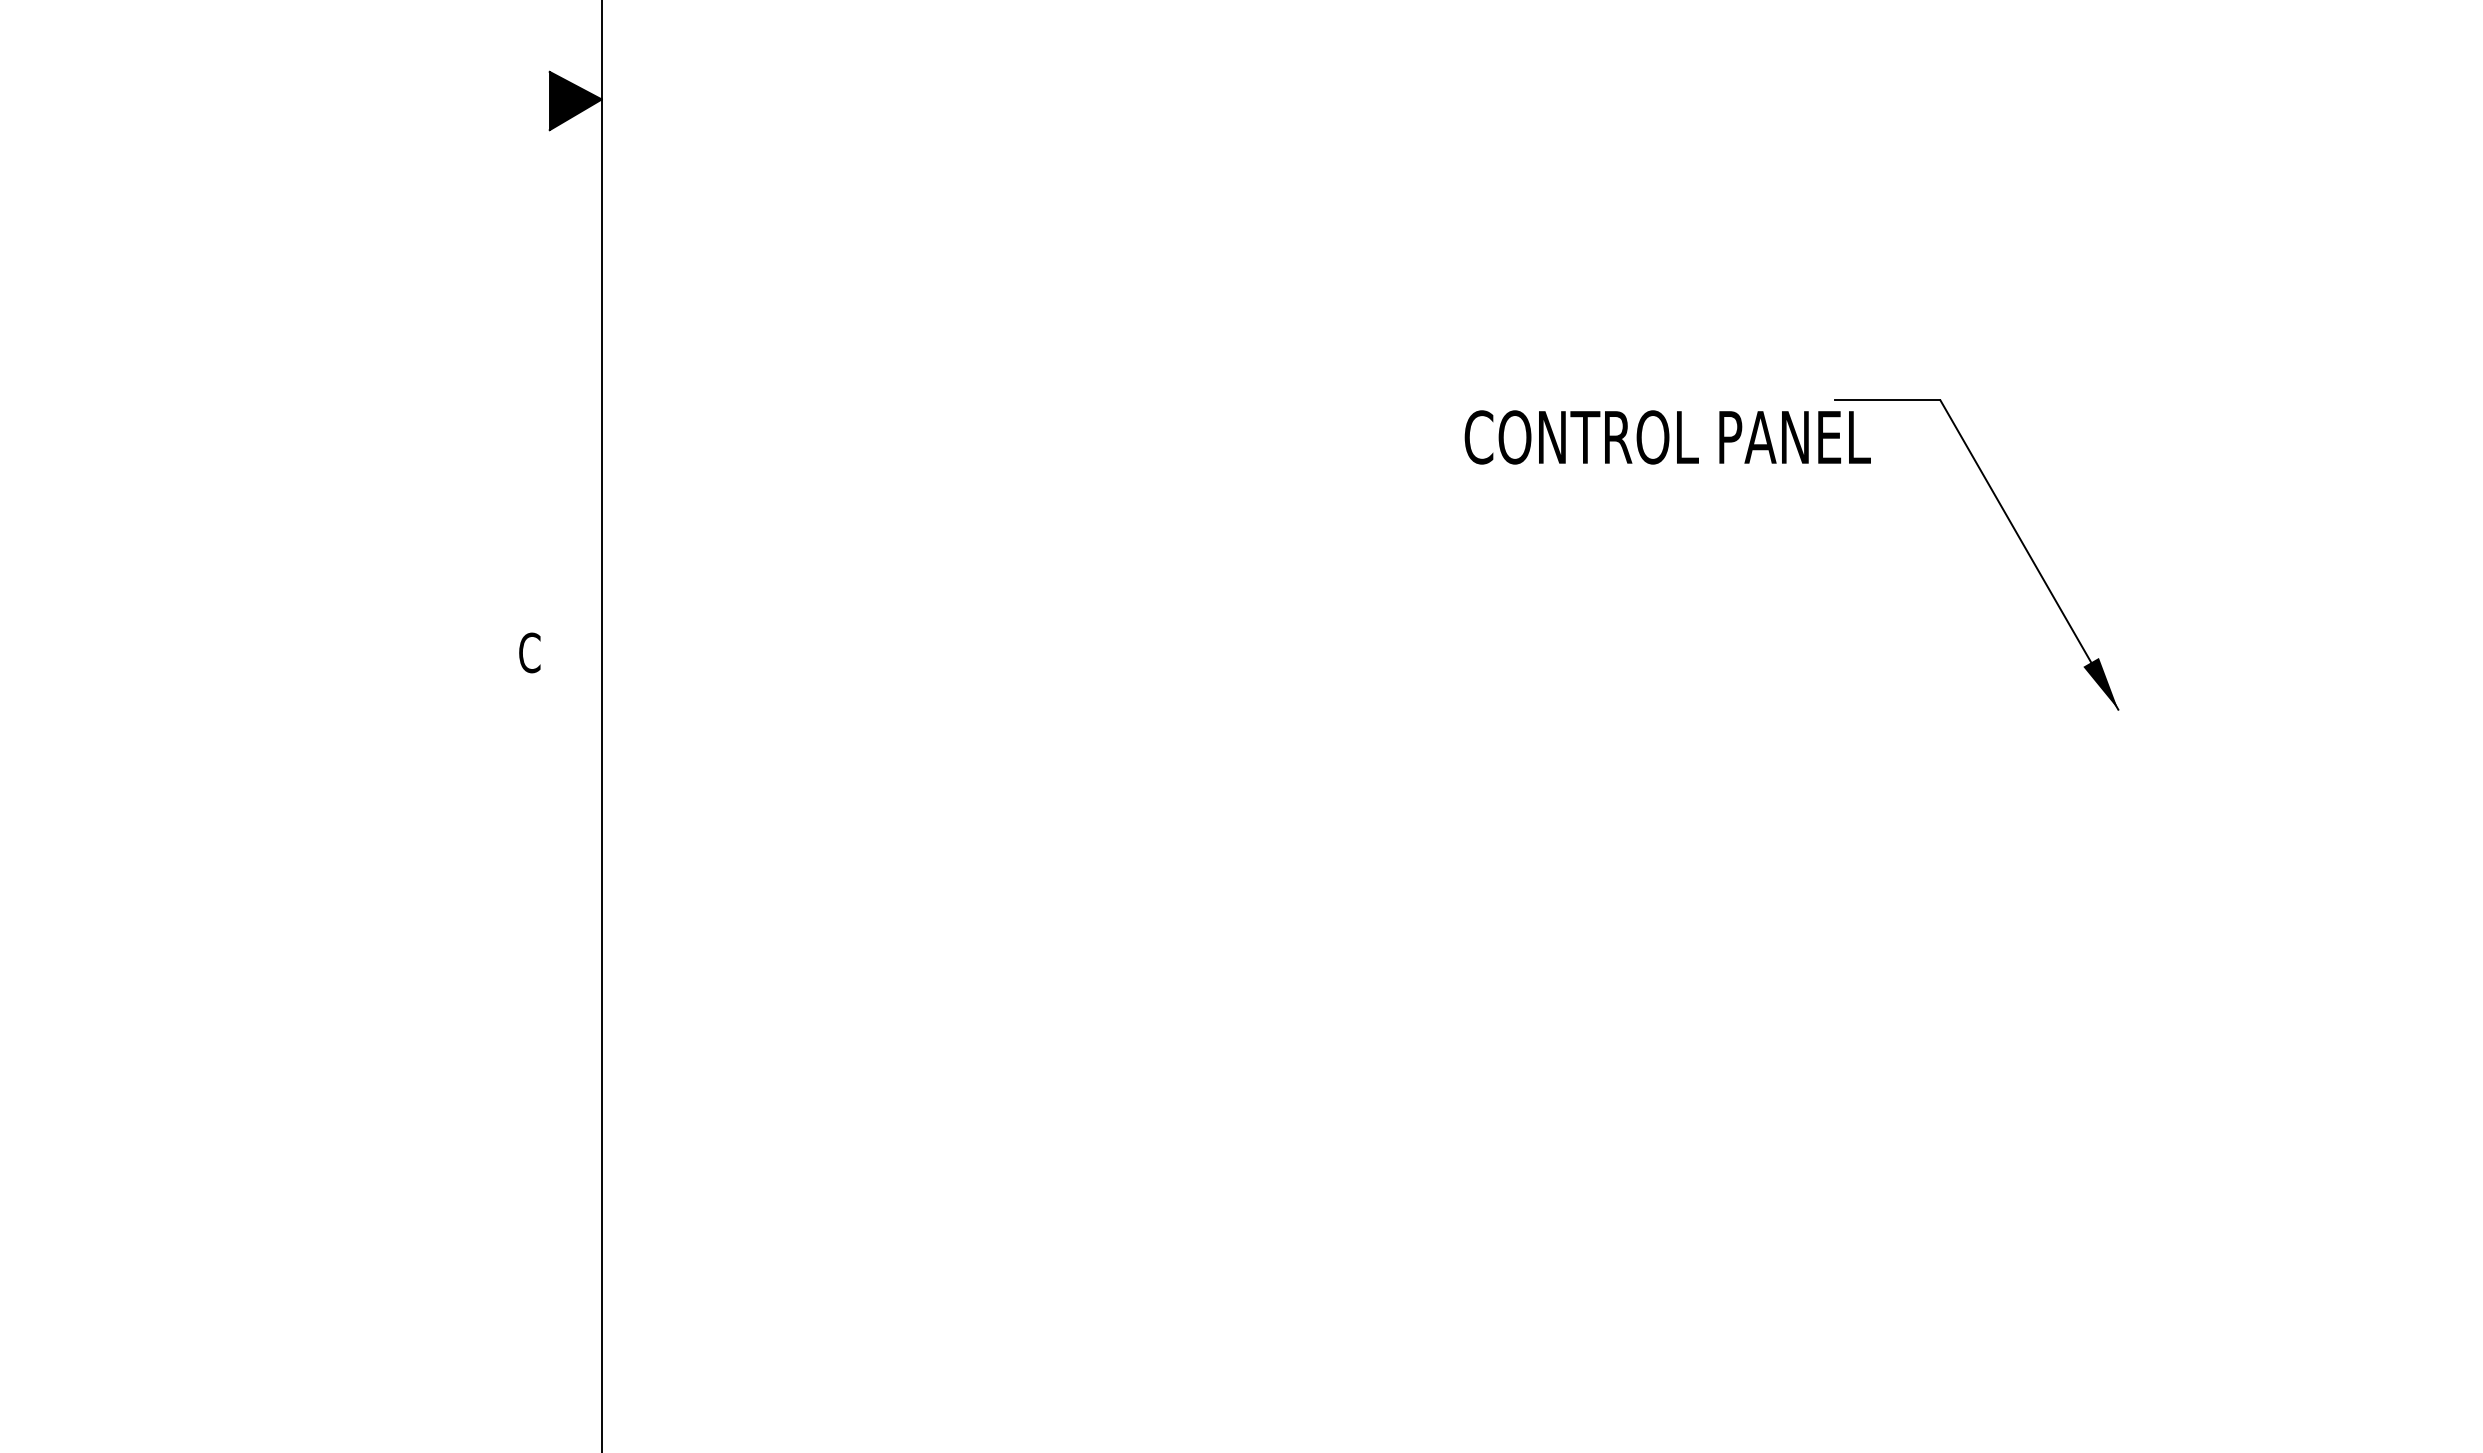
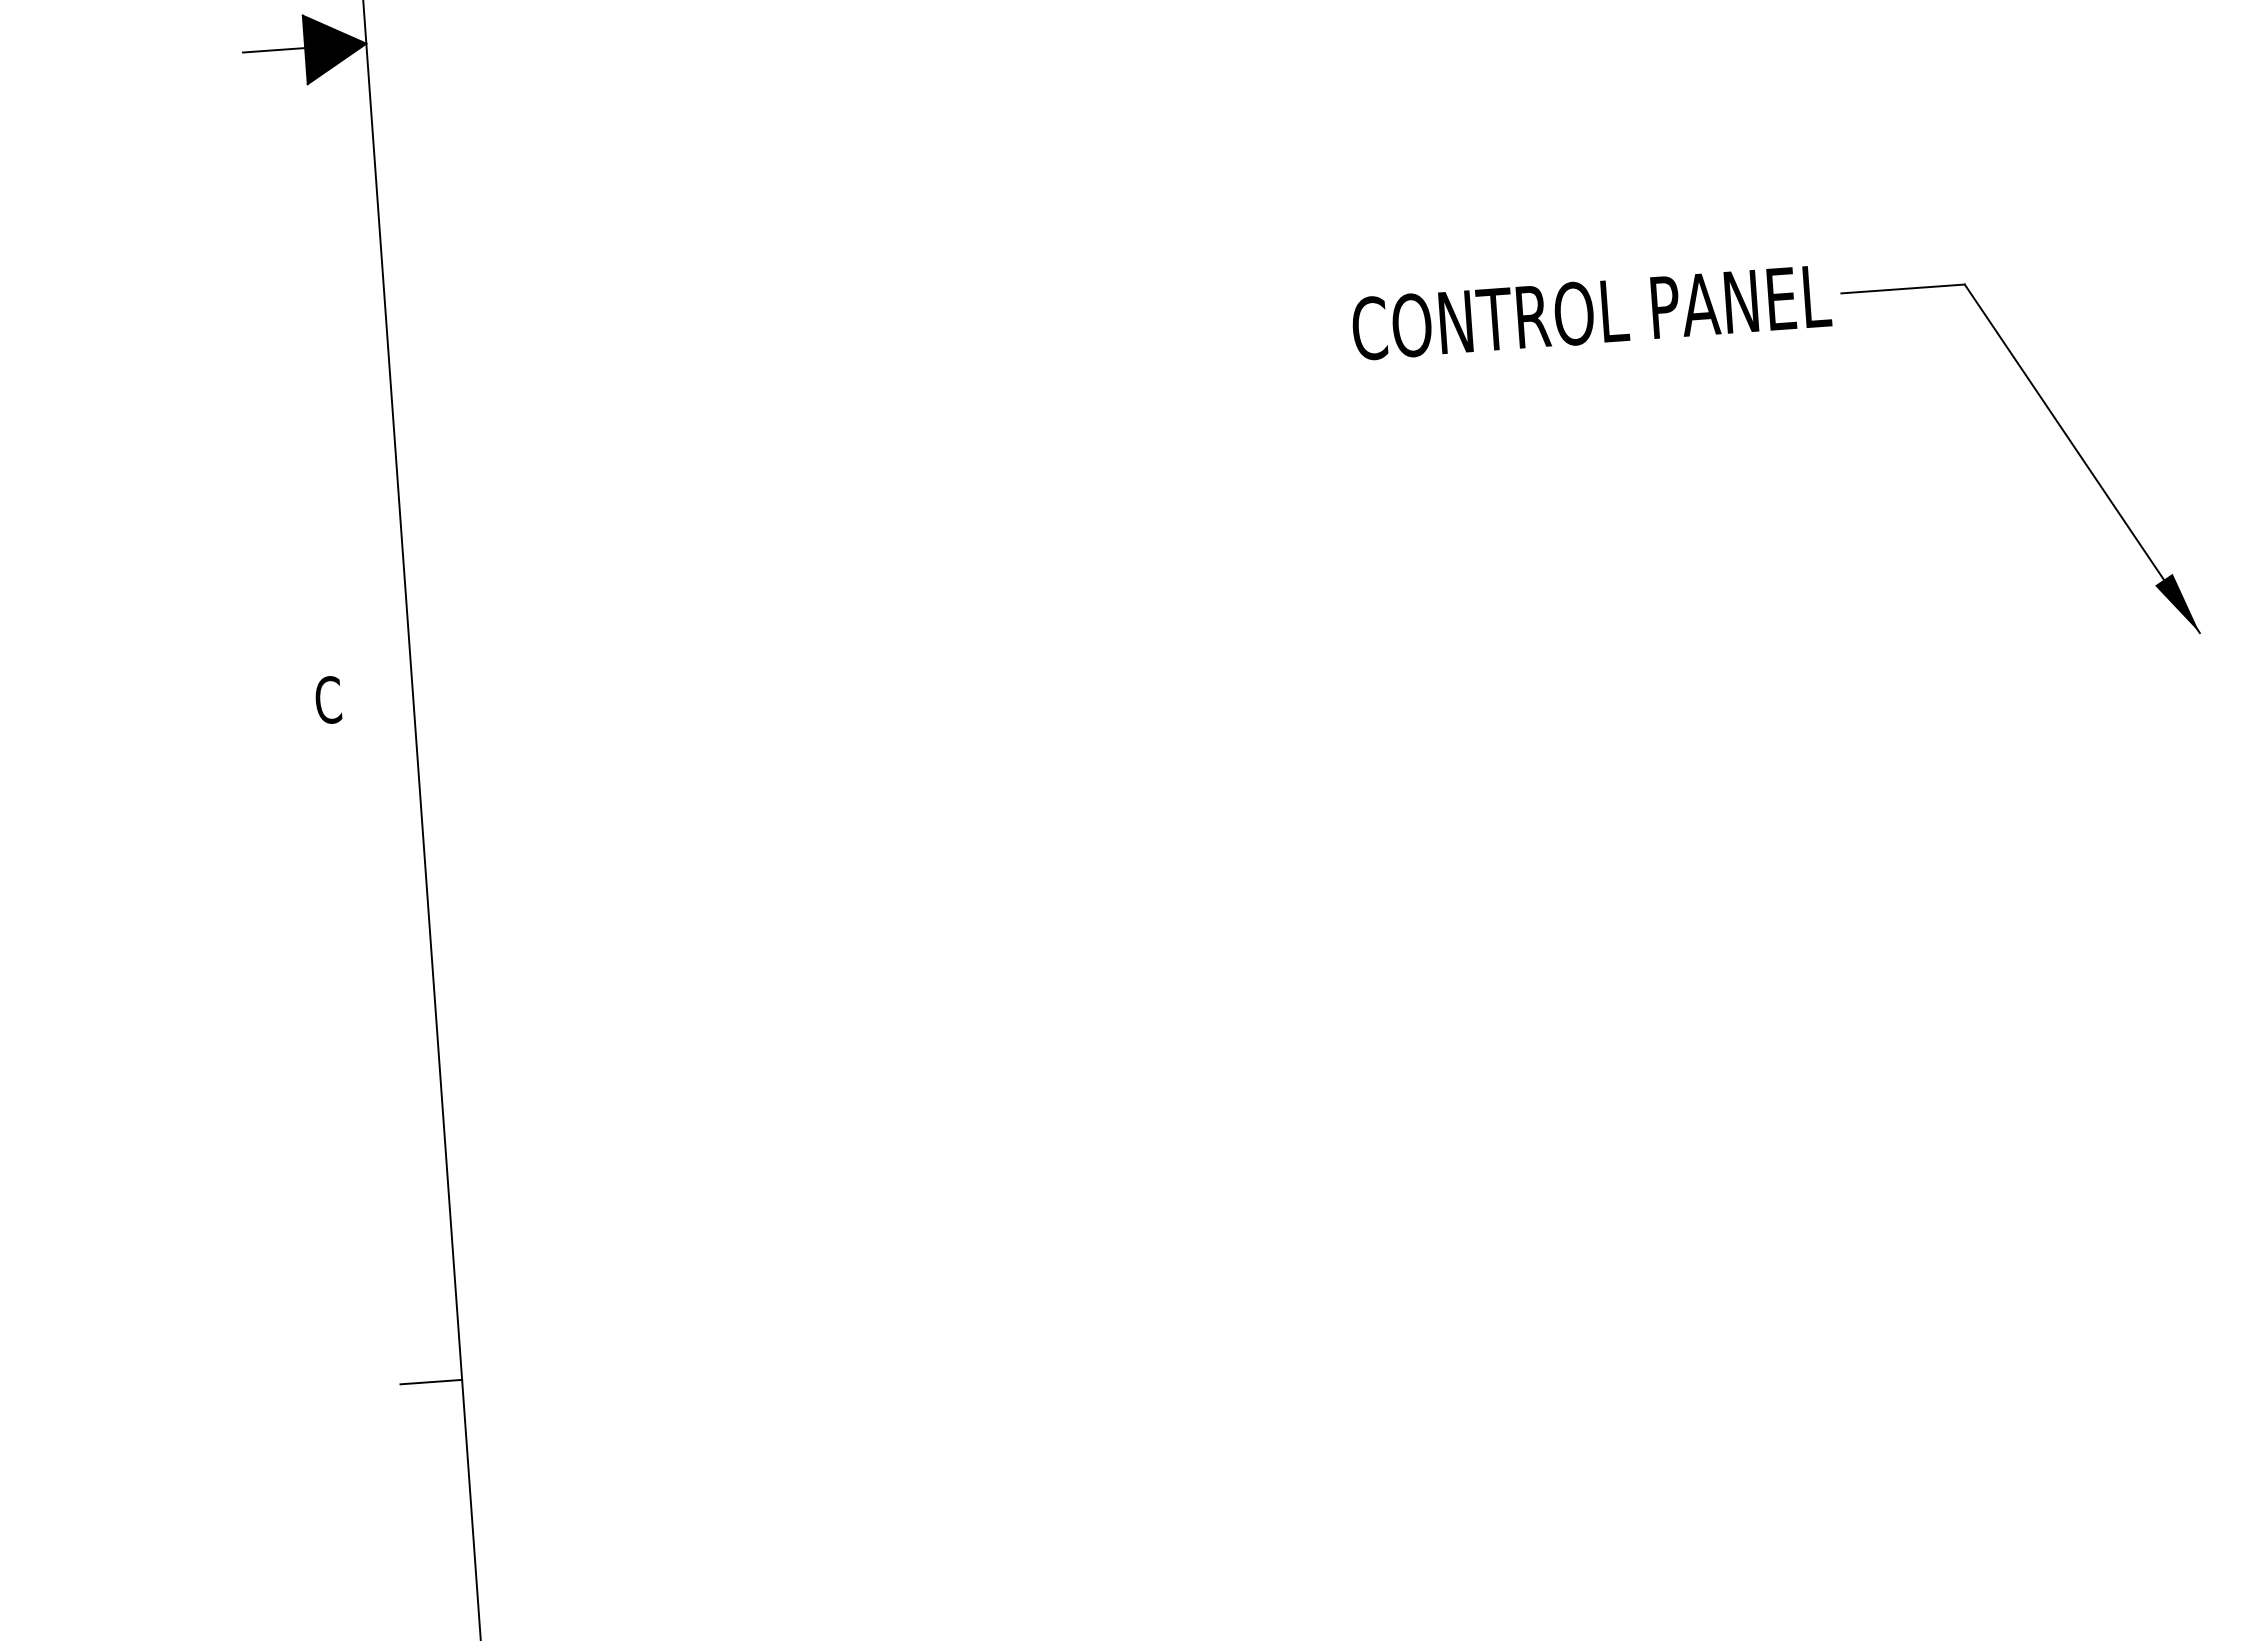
line: (522, 99) -> (273, 50), added
text: (1667, 437) -> (1591, 312), moved
line: (575, 1236) -> (431, 1382), added

